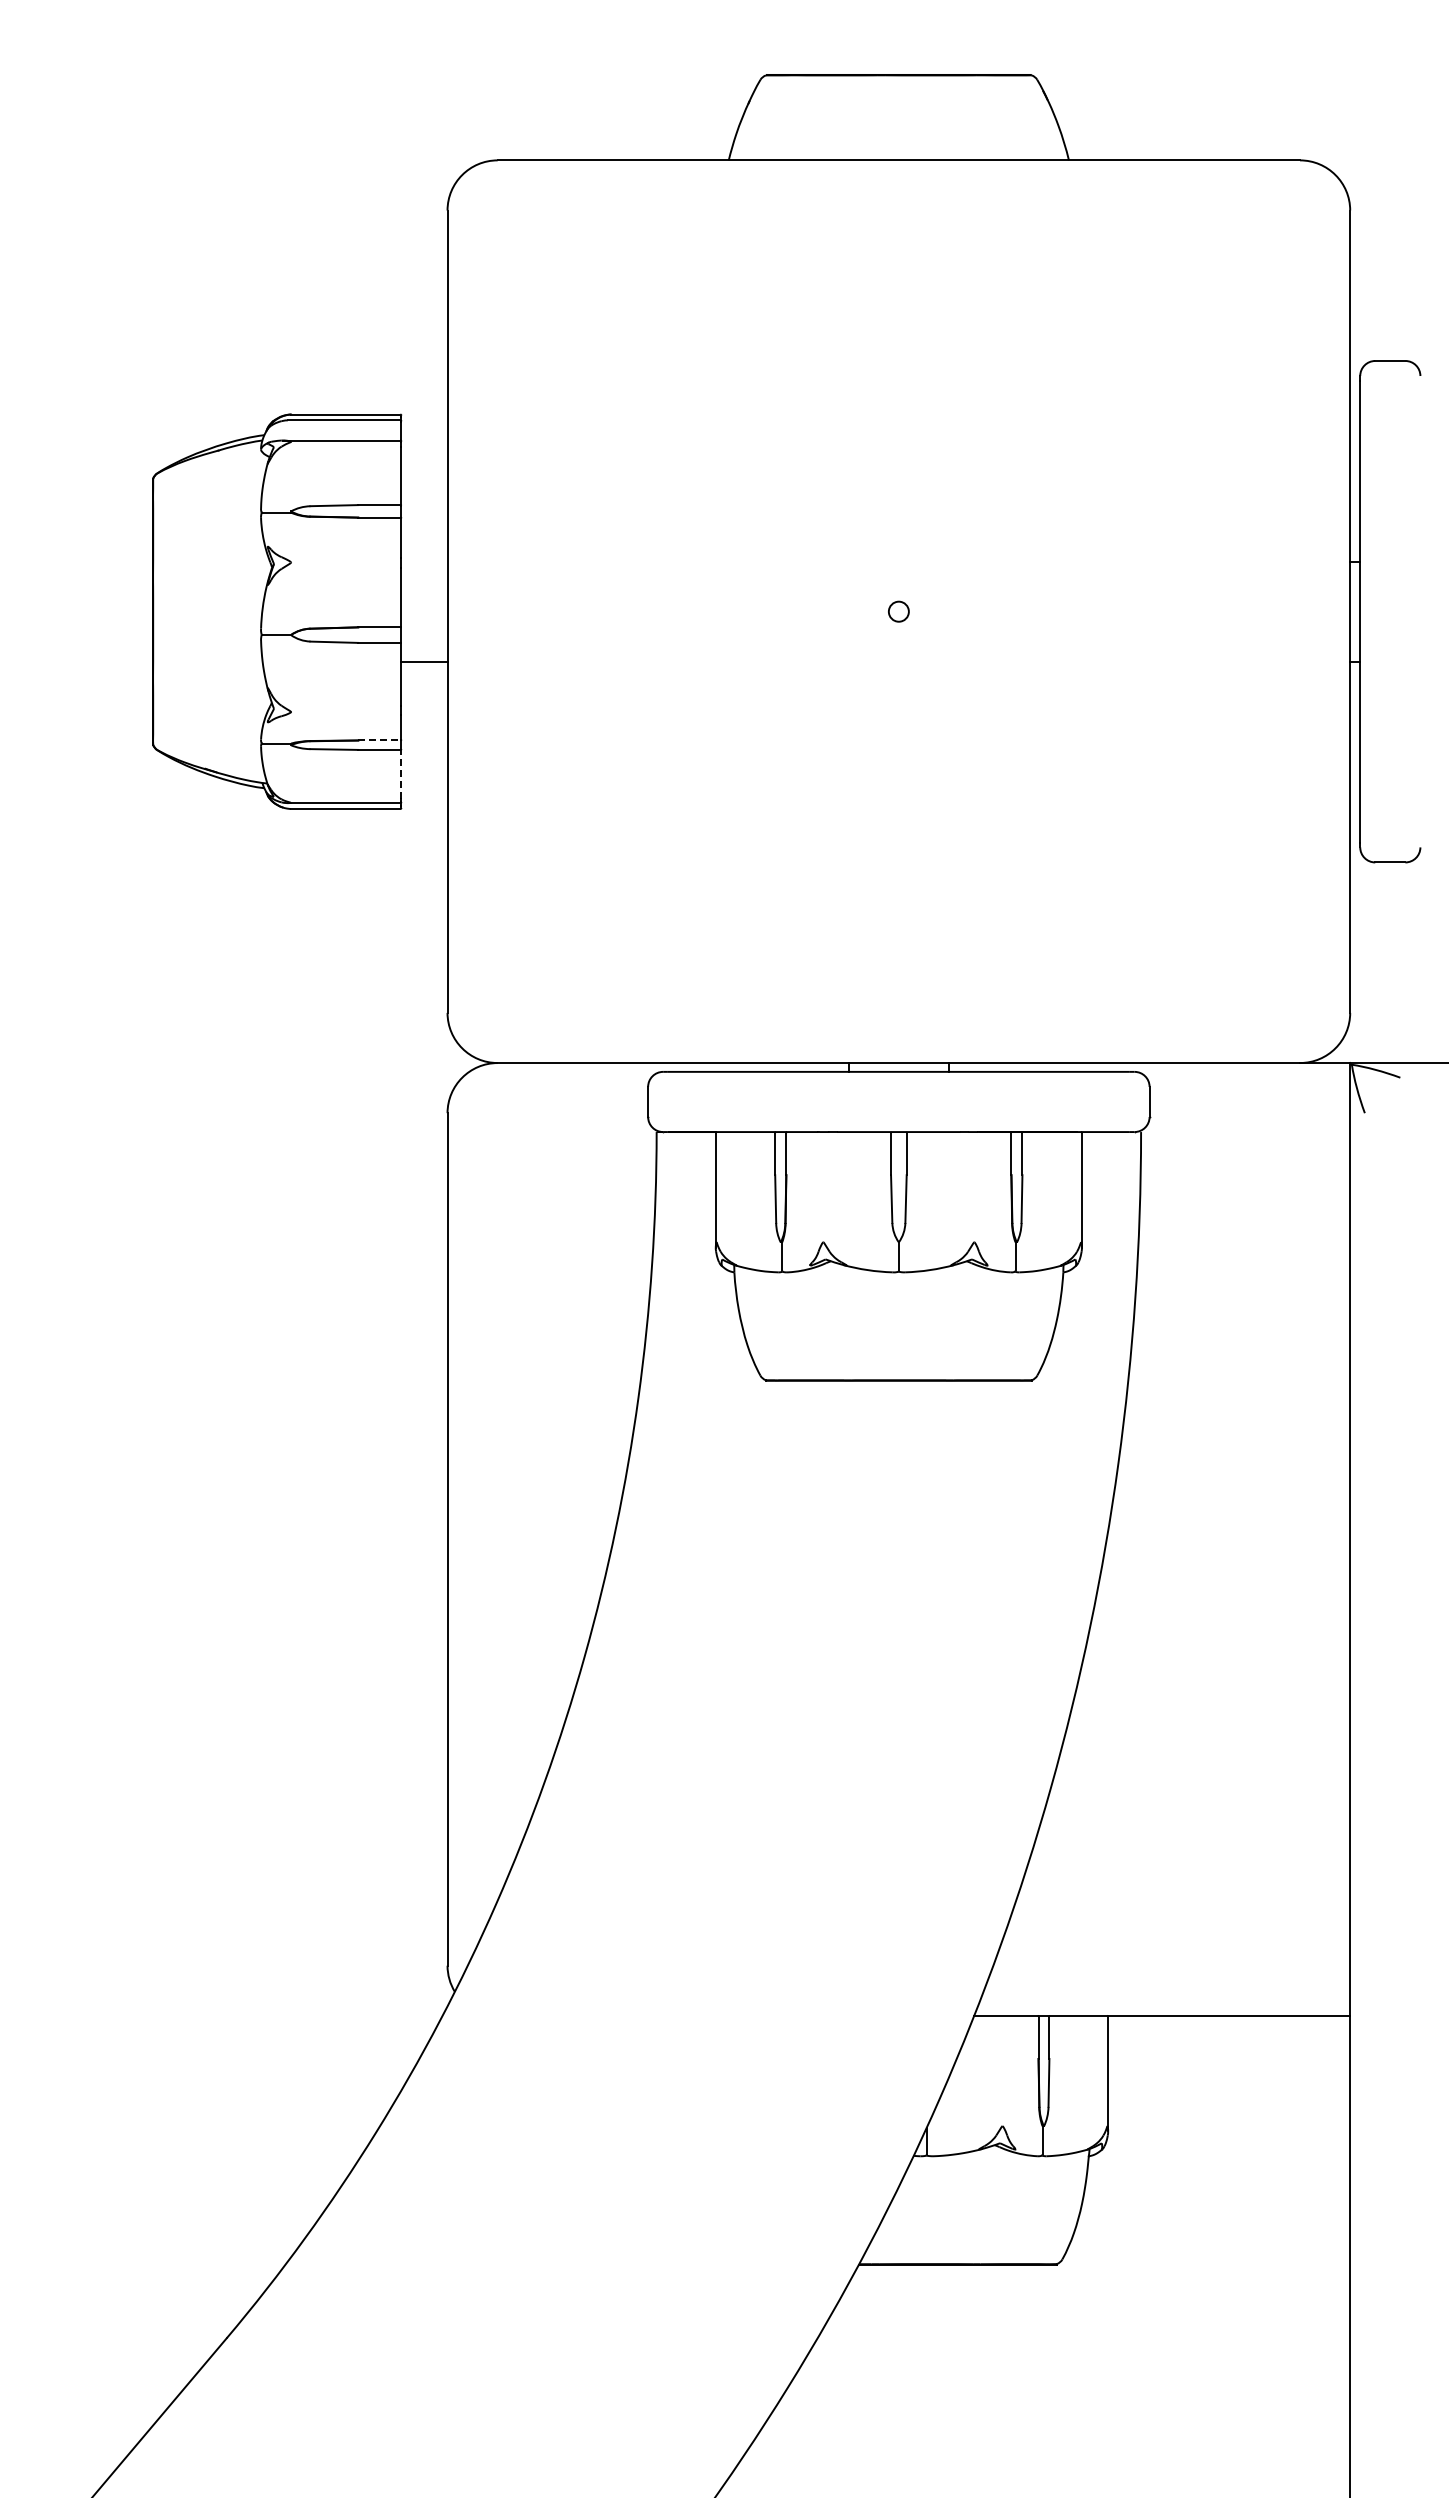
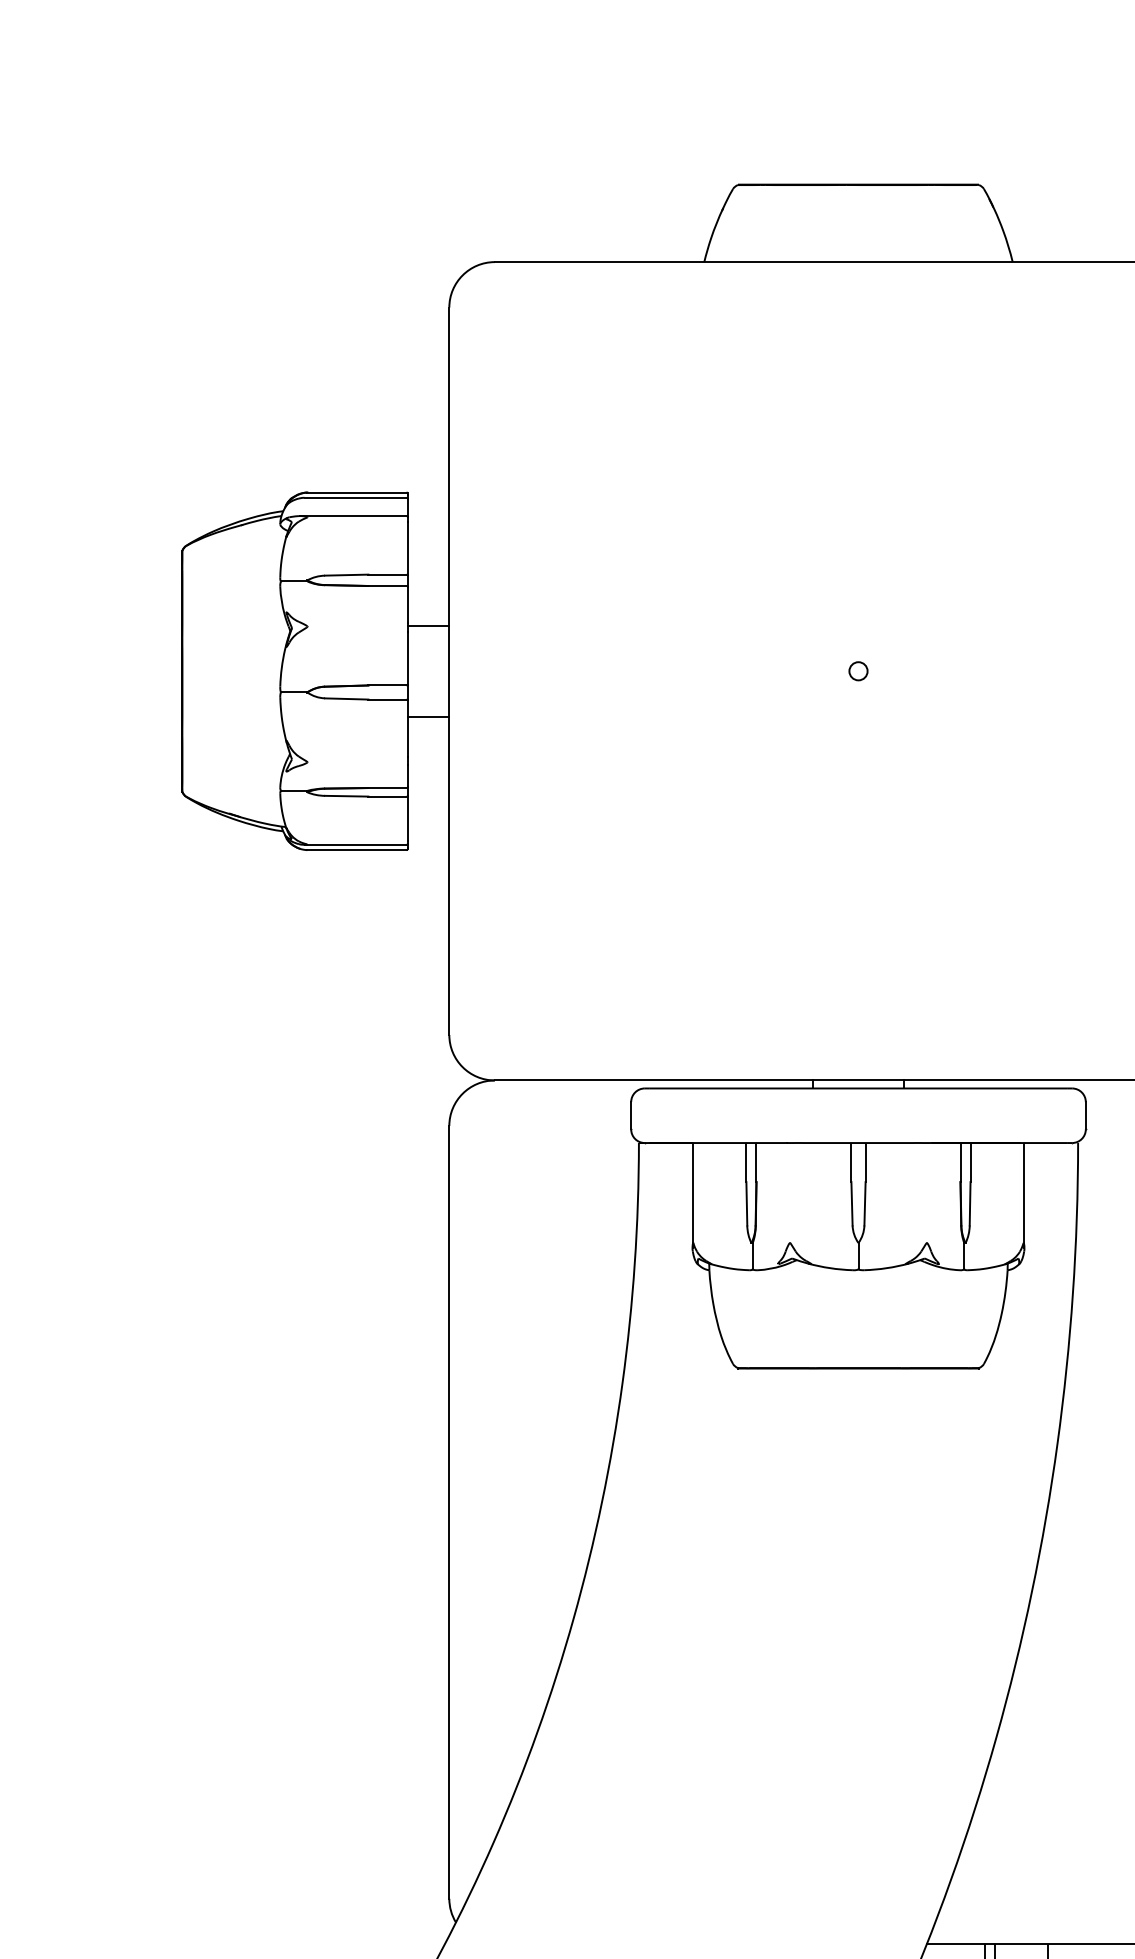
line: (424, 561) -> (428, 625), added
line: (379, 740) -> (387, 788), dashed -> solid
line: (401, 774) -> (407, 818), dashed -> solid

